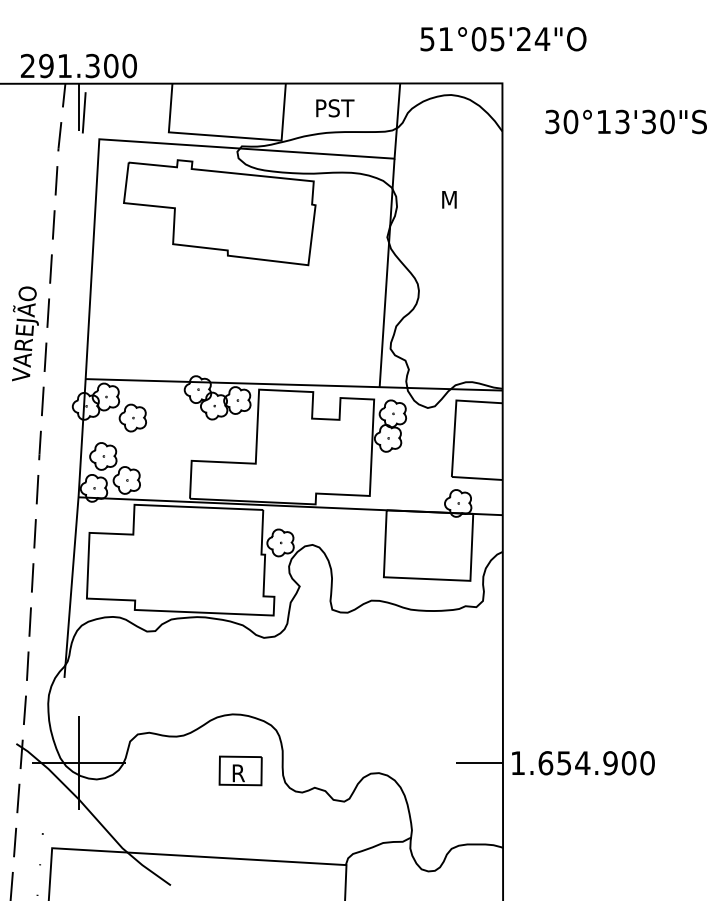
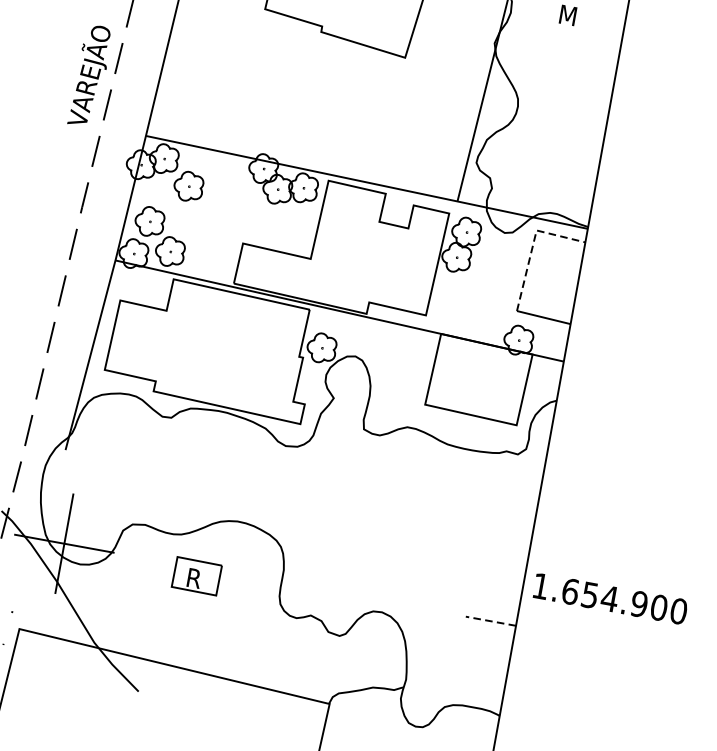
line: (455, 414) -> (532, 245), solid -> dashed
line: (479, 763) -> (490, 621), solid -> dashed
text: (583, 763) -> (610, 599), moved
part: (240, 770) -> (196, 575), moved

